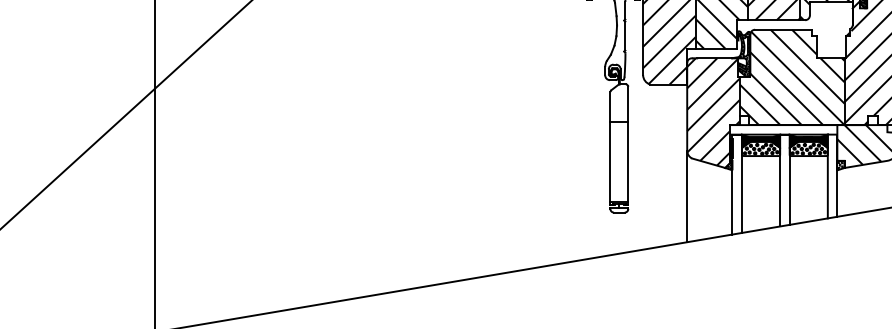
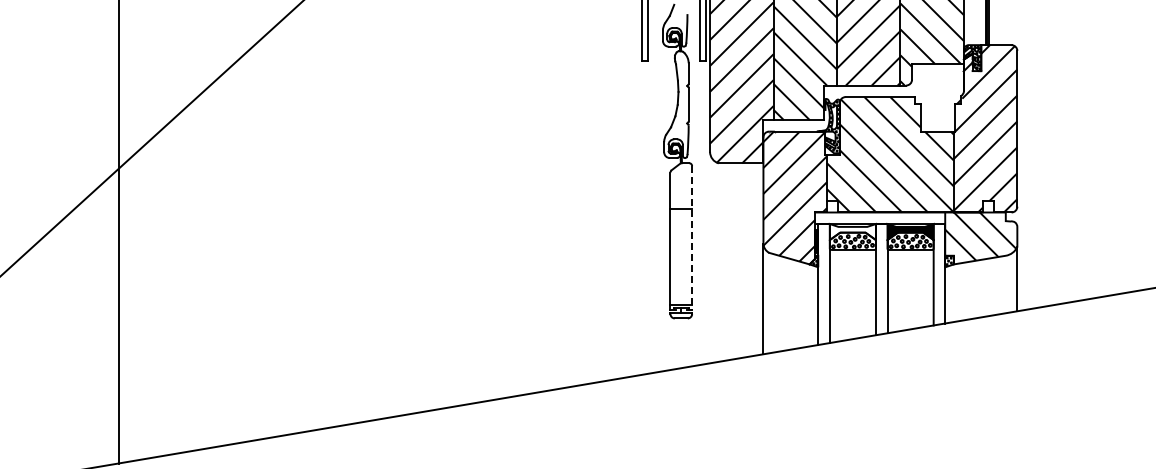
fill: (760, 141) -> (852, 232), removed
line: (628, 145) -> (692, 237), solid -> dashed

